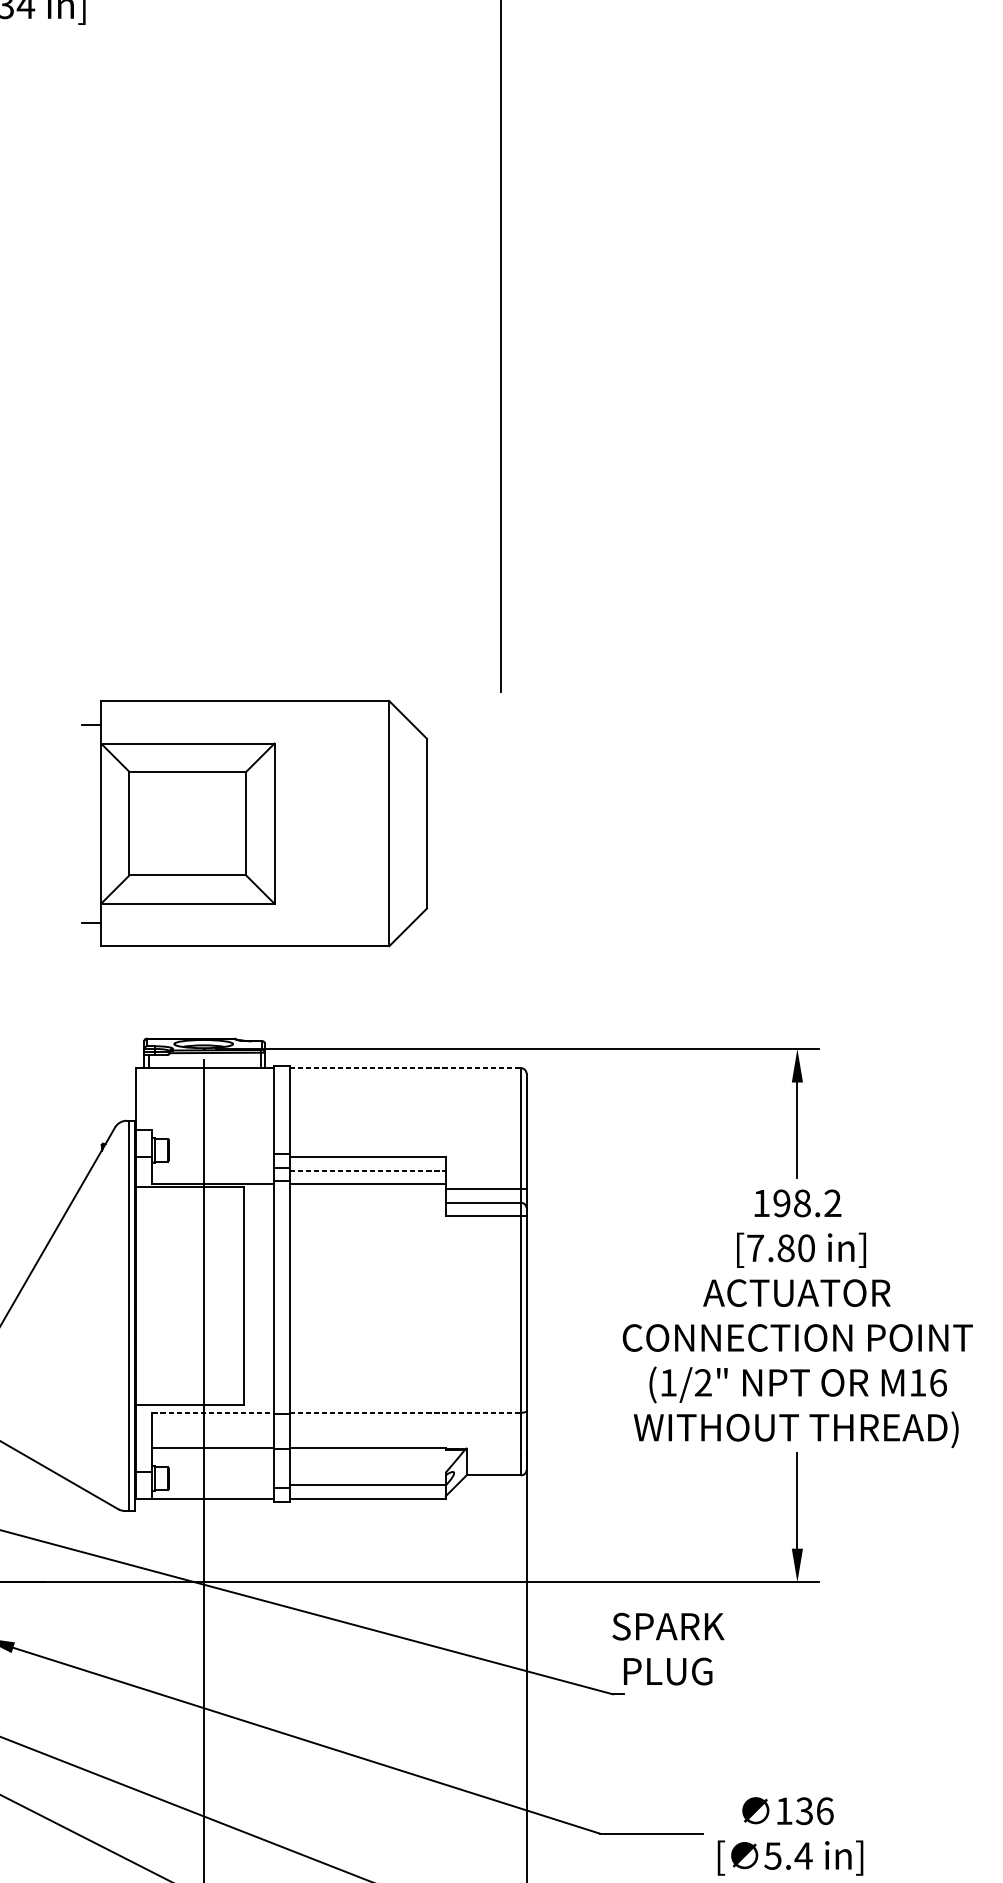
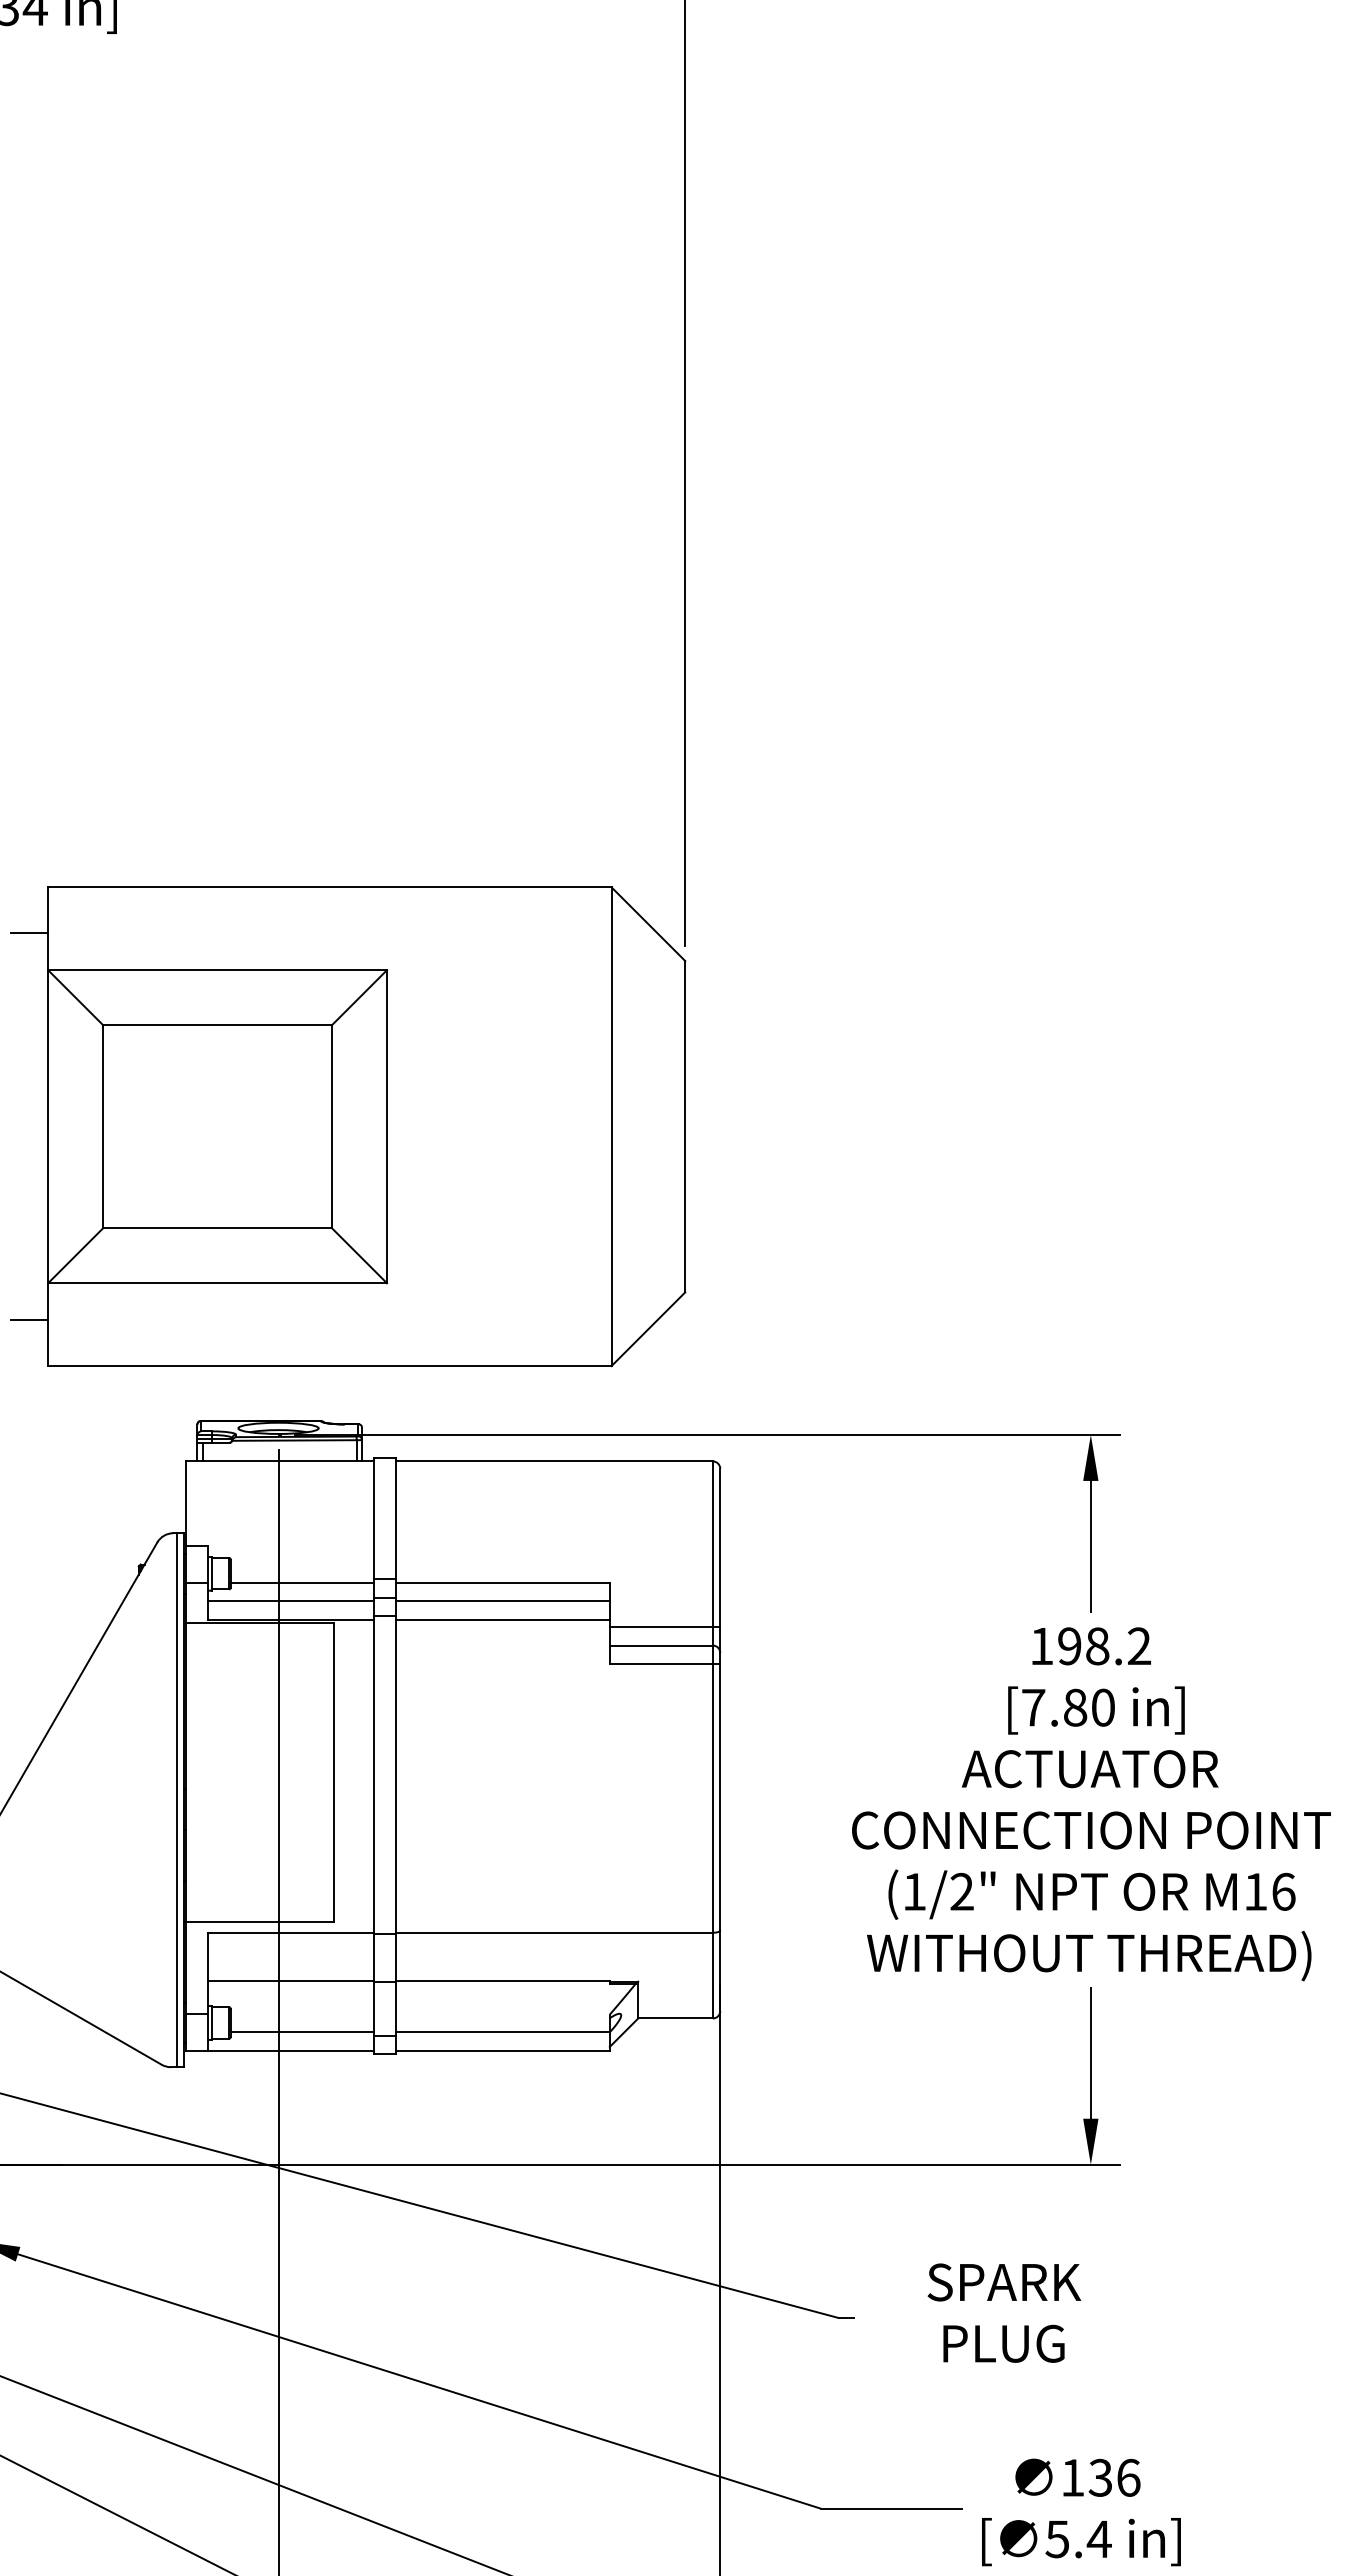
part: (254, 823) -> (348, 1126), size x1.43
line: (406, 1068) -> (555, 1461), dashed -> solid
line: (221, 1156) -> (302, 1582), added
line: (213, 1170) -> (291, 1601), added
line: (368, 1170) -> (503, 1601), dashed -> solid
line: (213, 1412) -> (291, 1932), dashed -> solid
line: (406, 1412) -> (555, 1932), dashed -> solid
line: (221, 1485) -> (302, 2032), added
text: (668, 1648) -> (1004, 2312), moved

